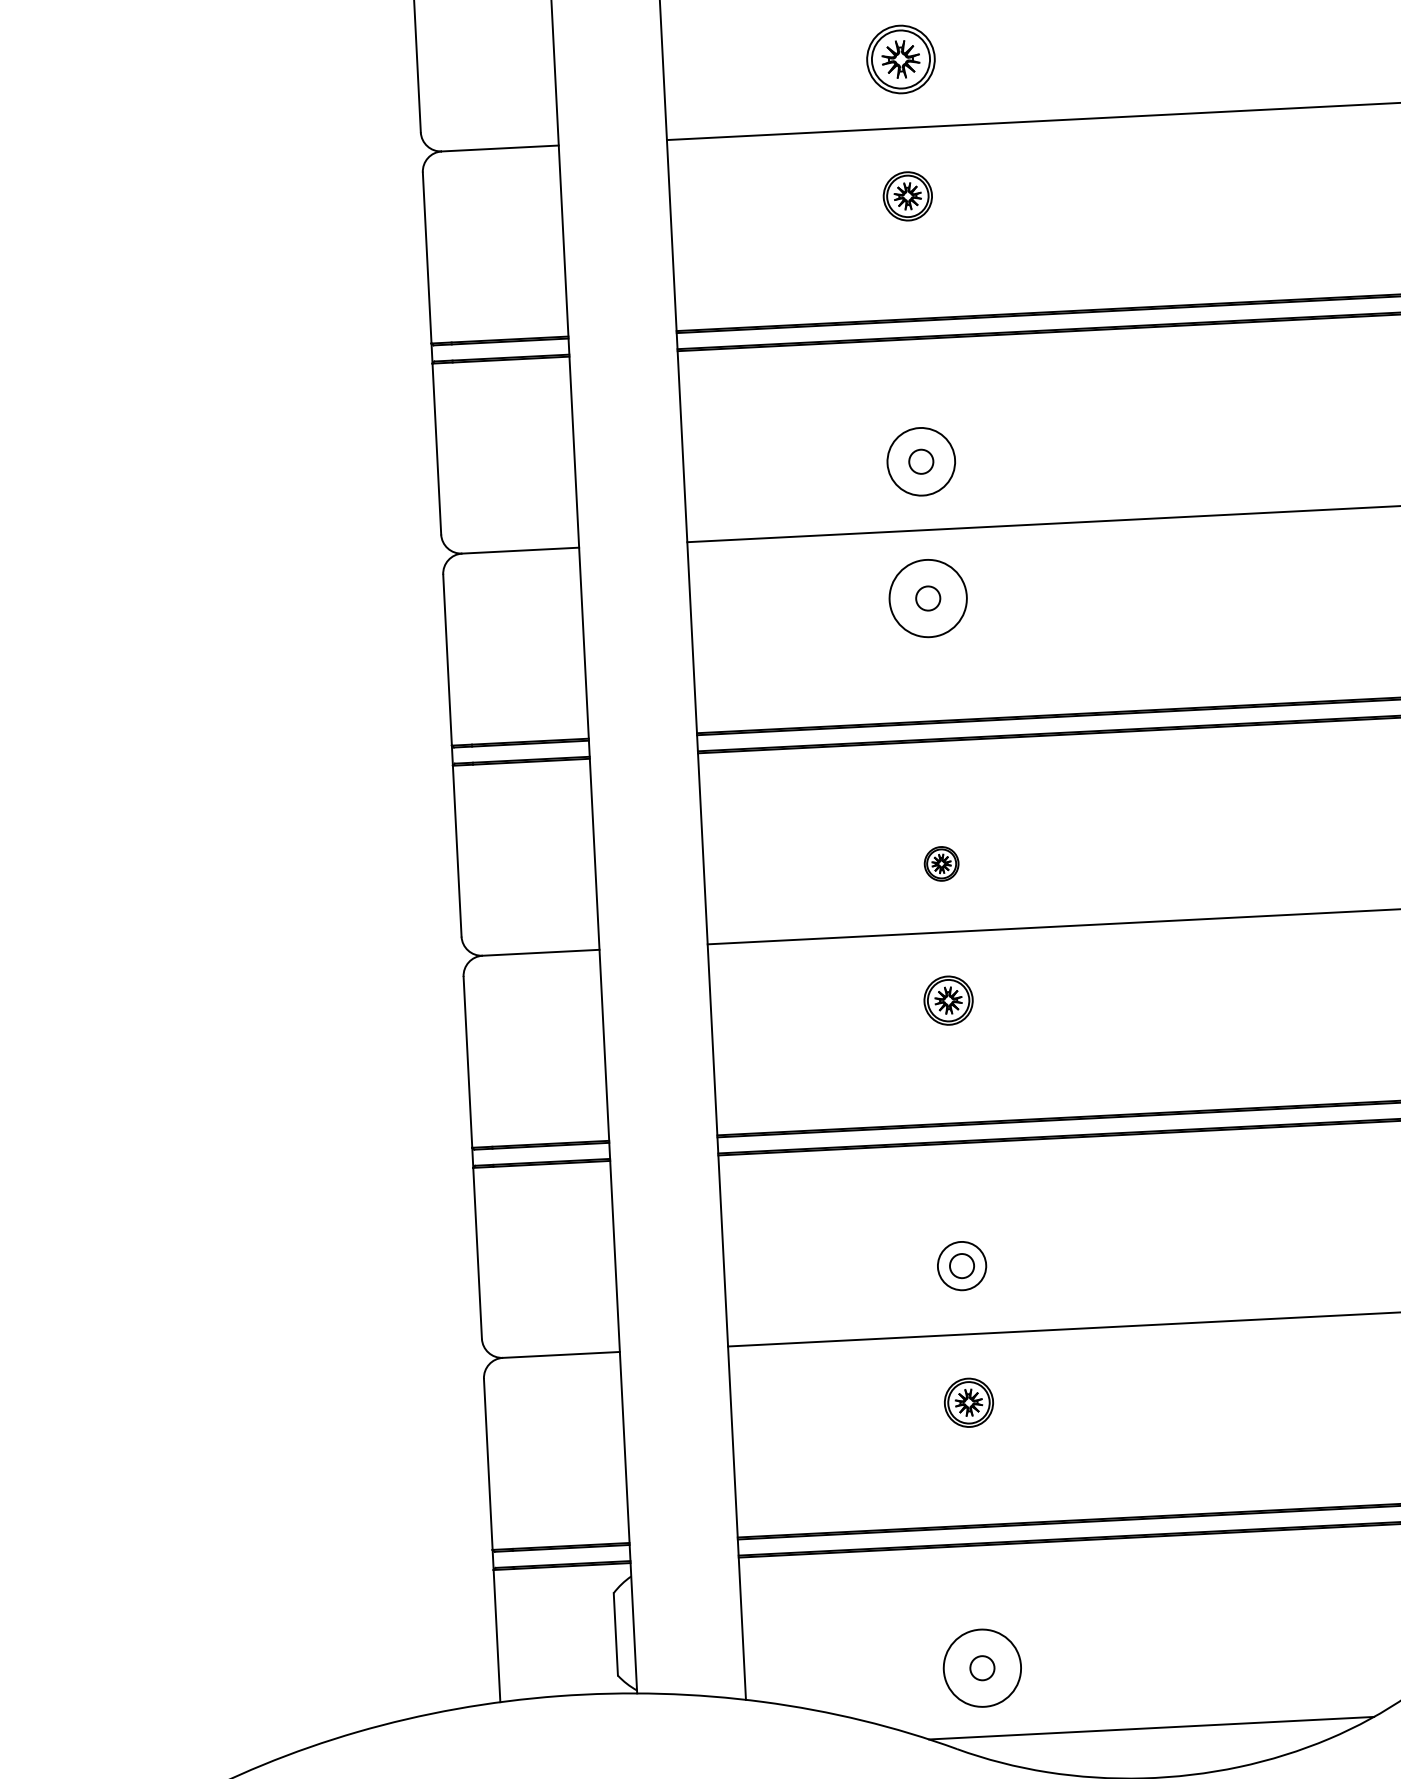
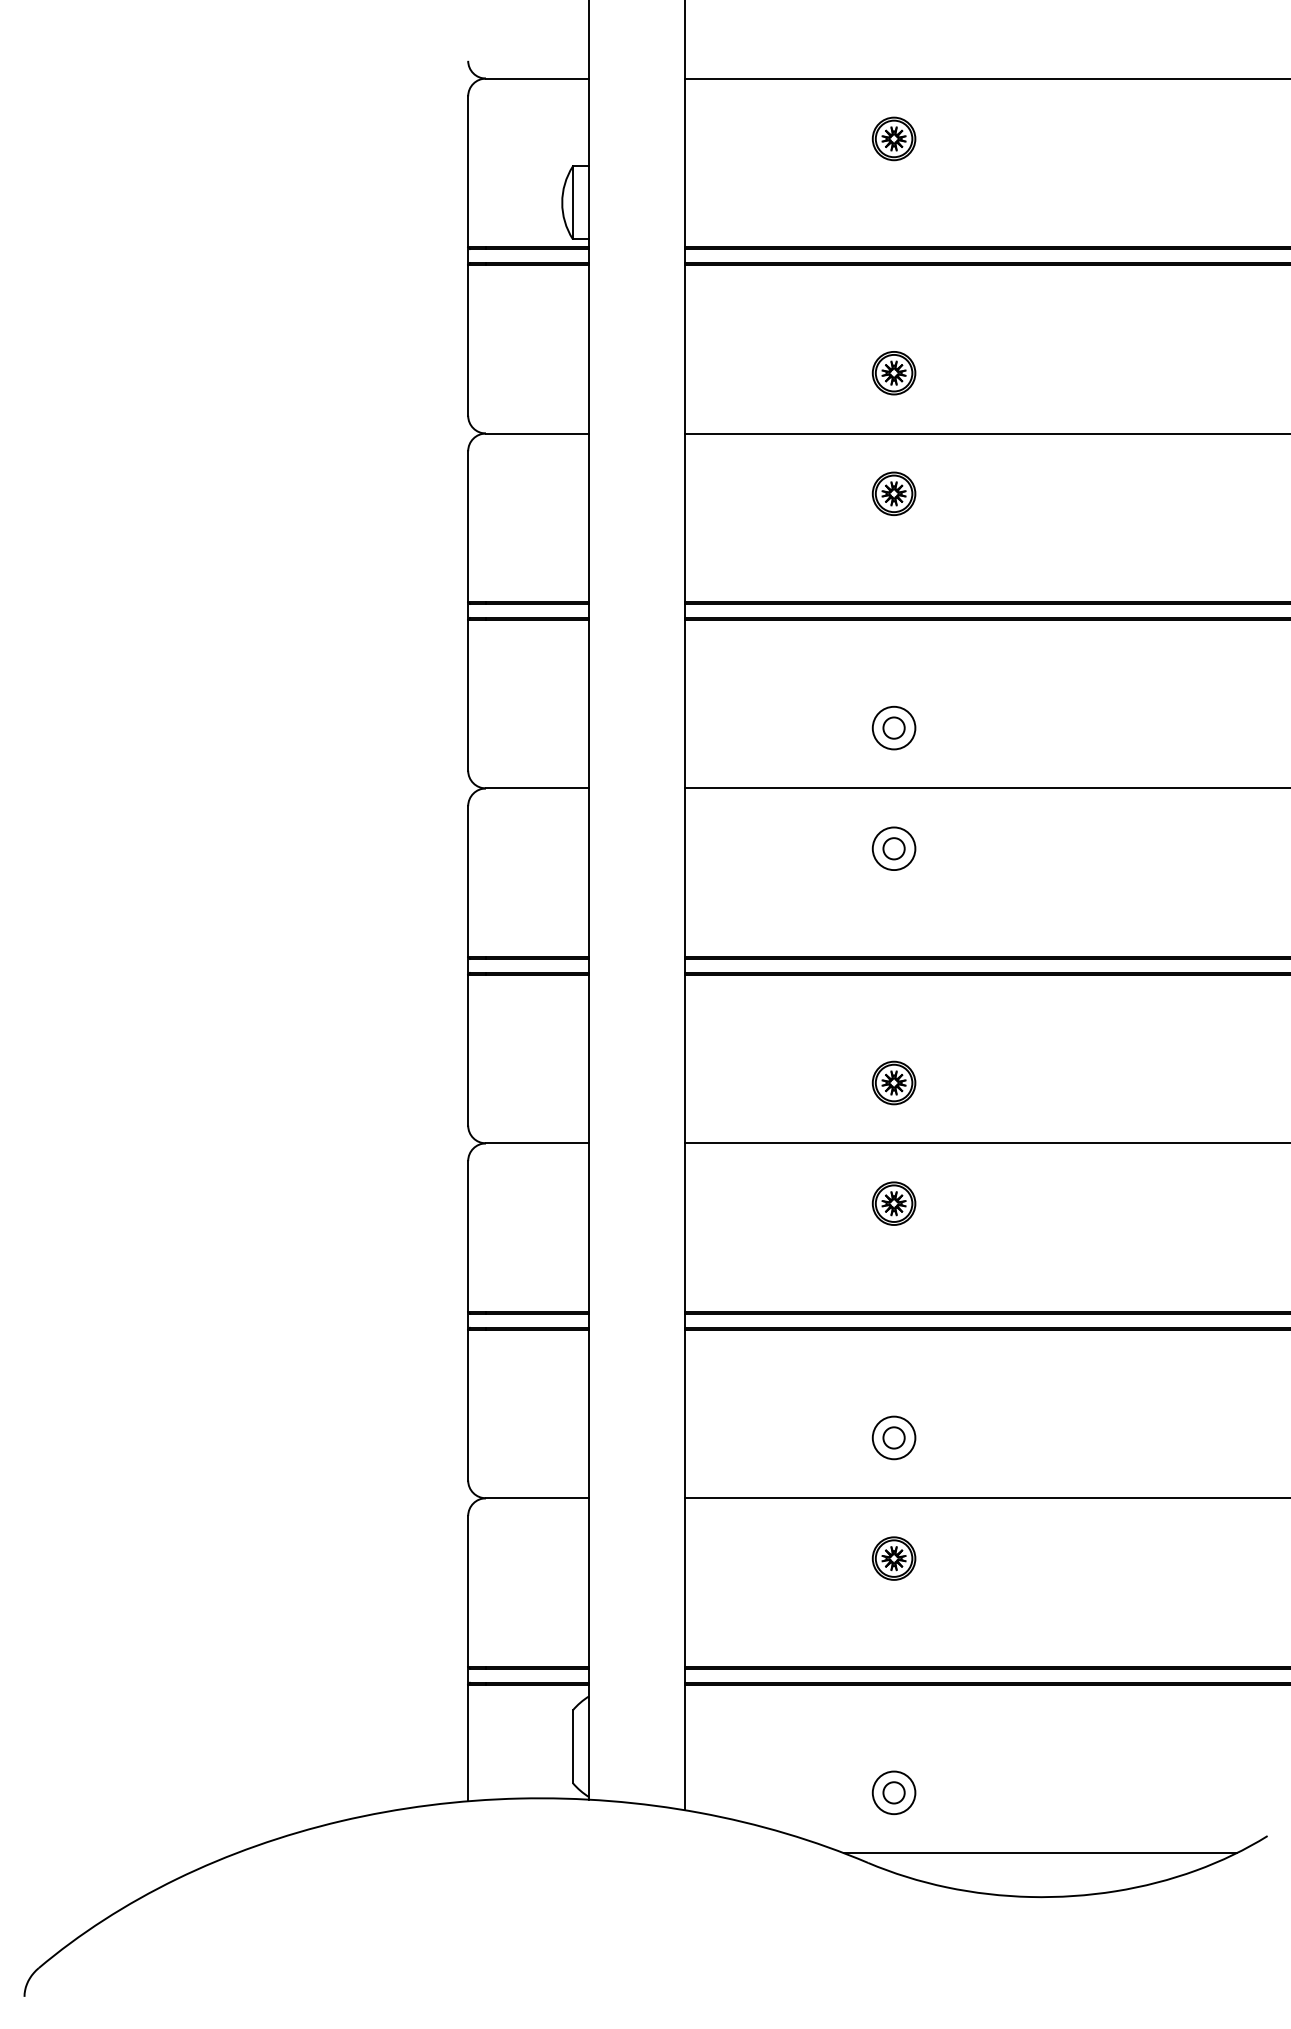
part: (900, 60) -> (893, 373), size x0.71
circle: (920, 461) -> (893, 727), size x0.71
circle: (927, 598) -> (893, 848), size x0.62
part: (940, 863) -> (893, 1082), size x1.43
circle: (981, 1667) -> (893, 1792), size x0.62

